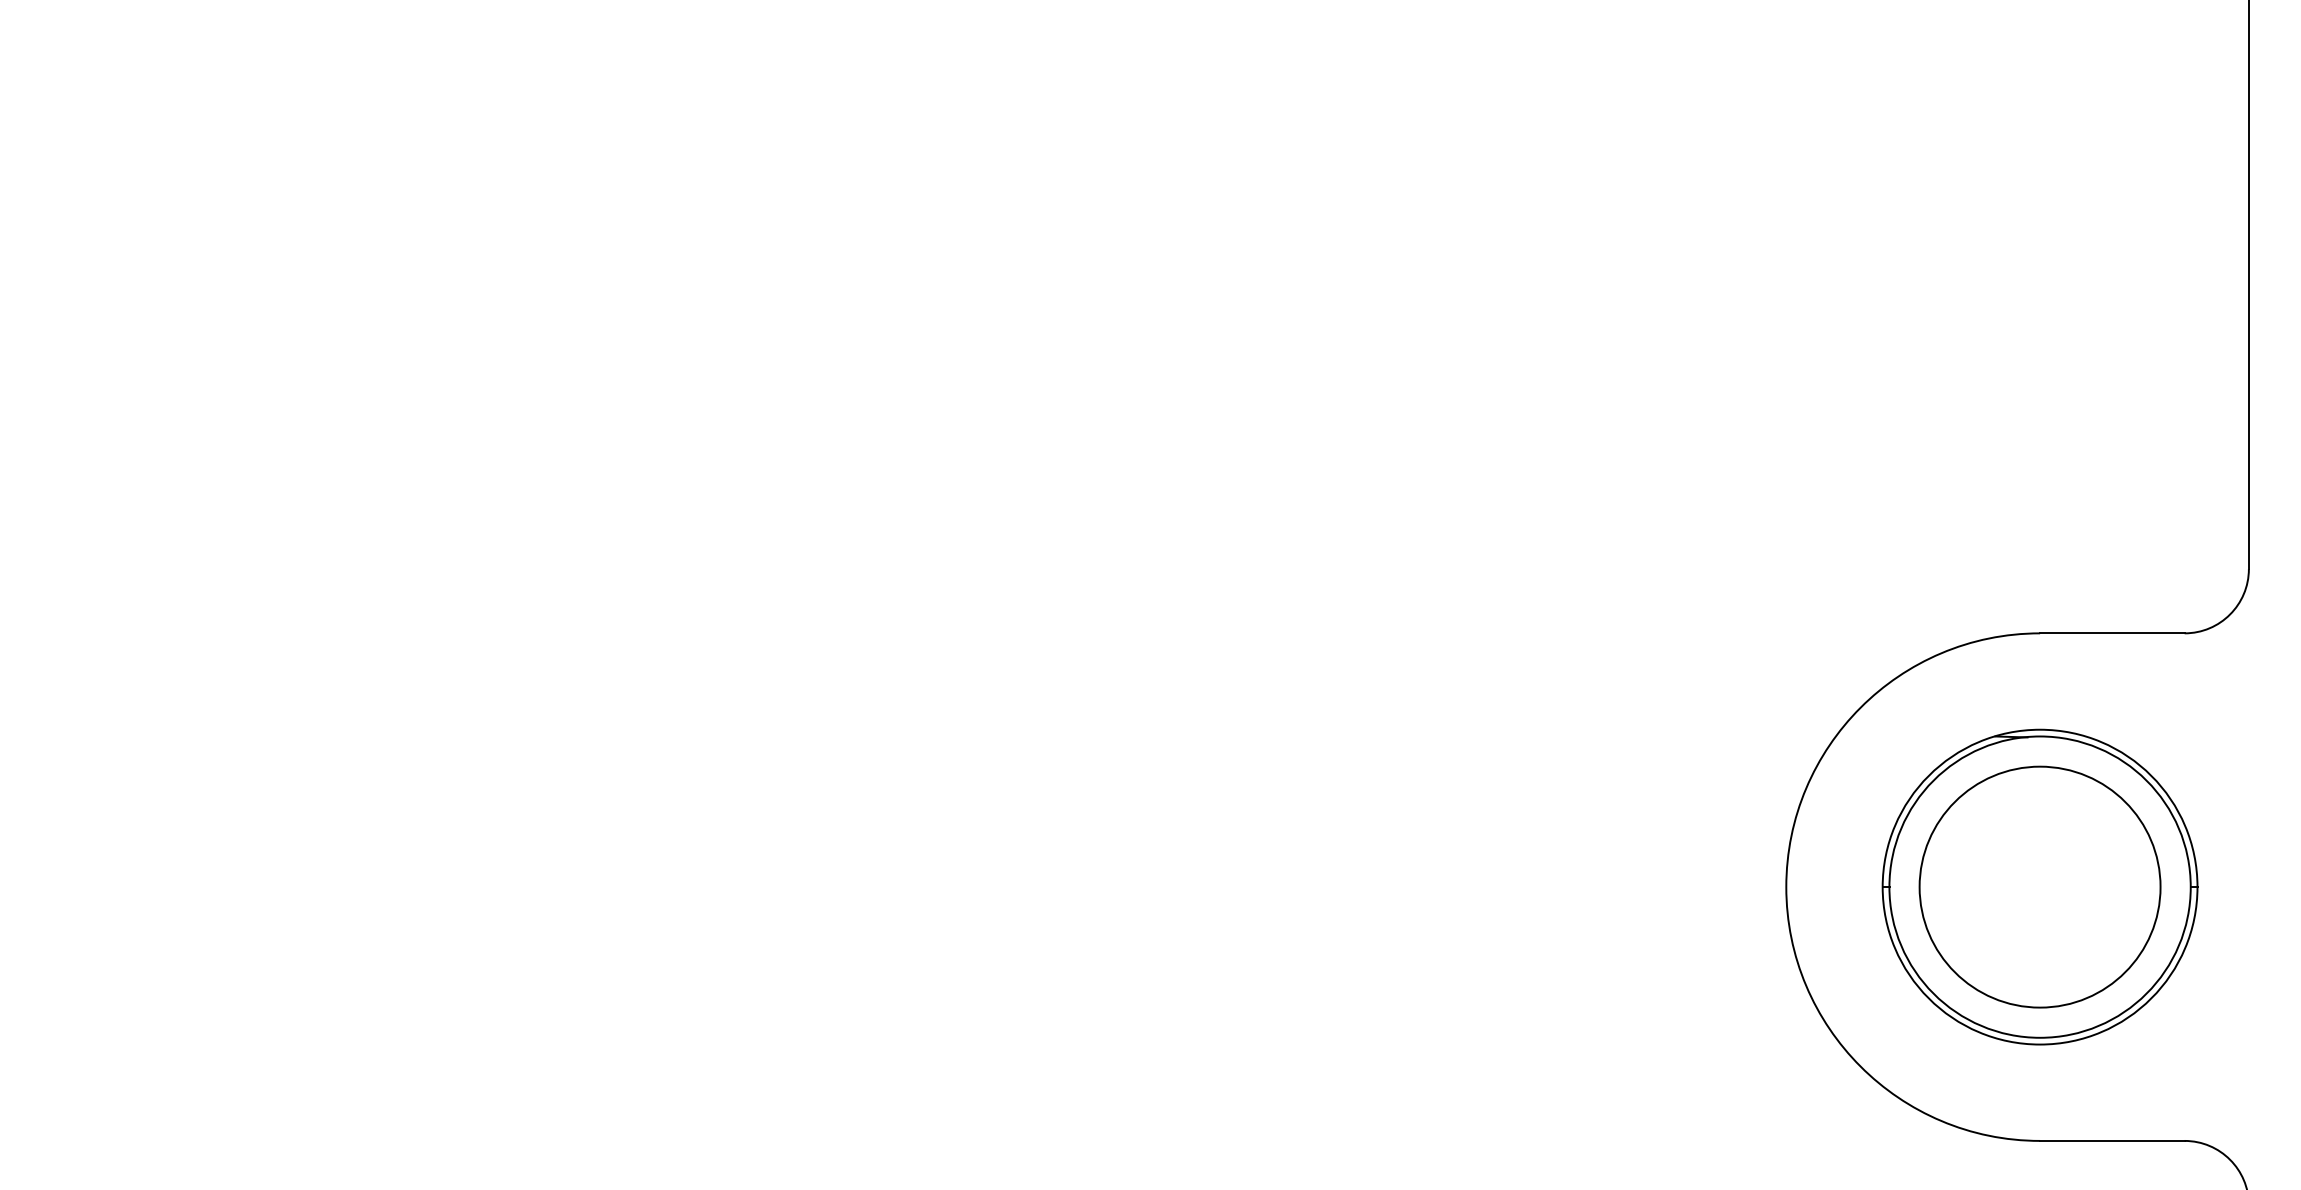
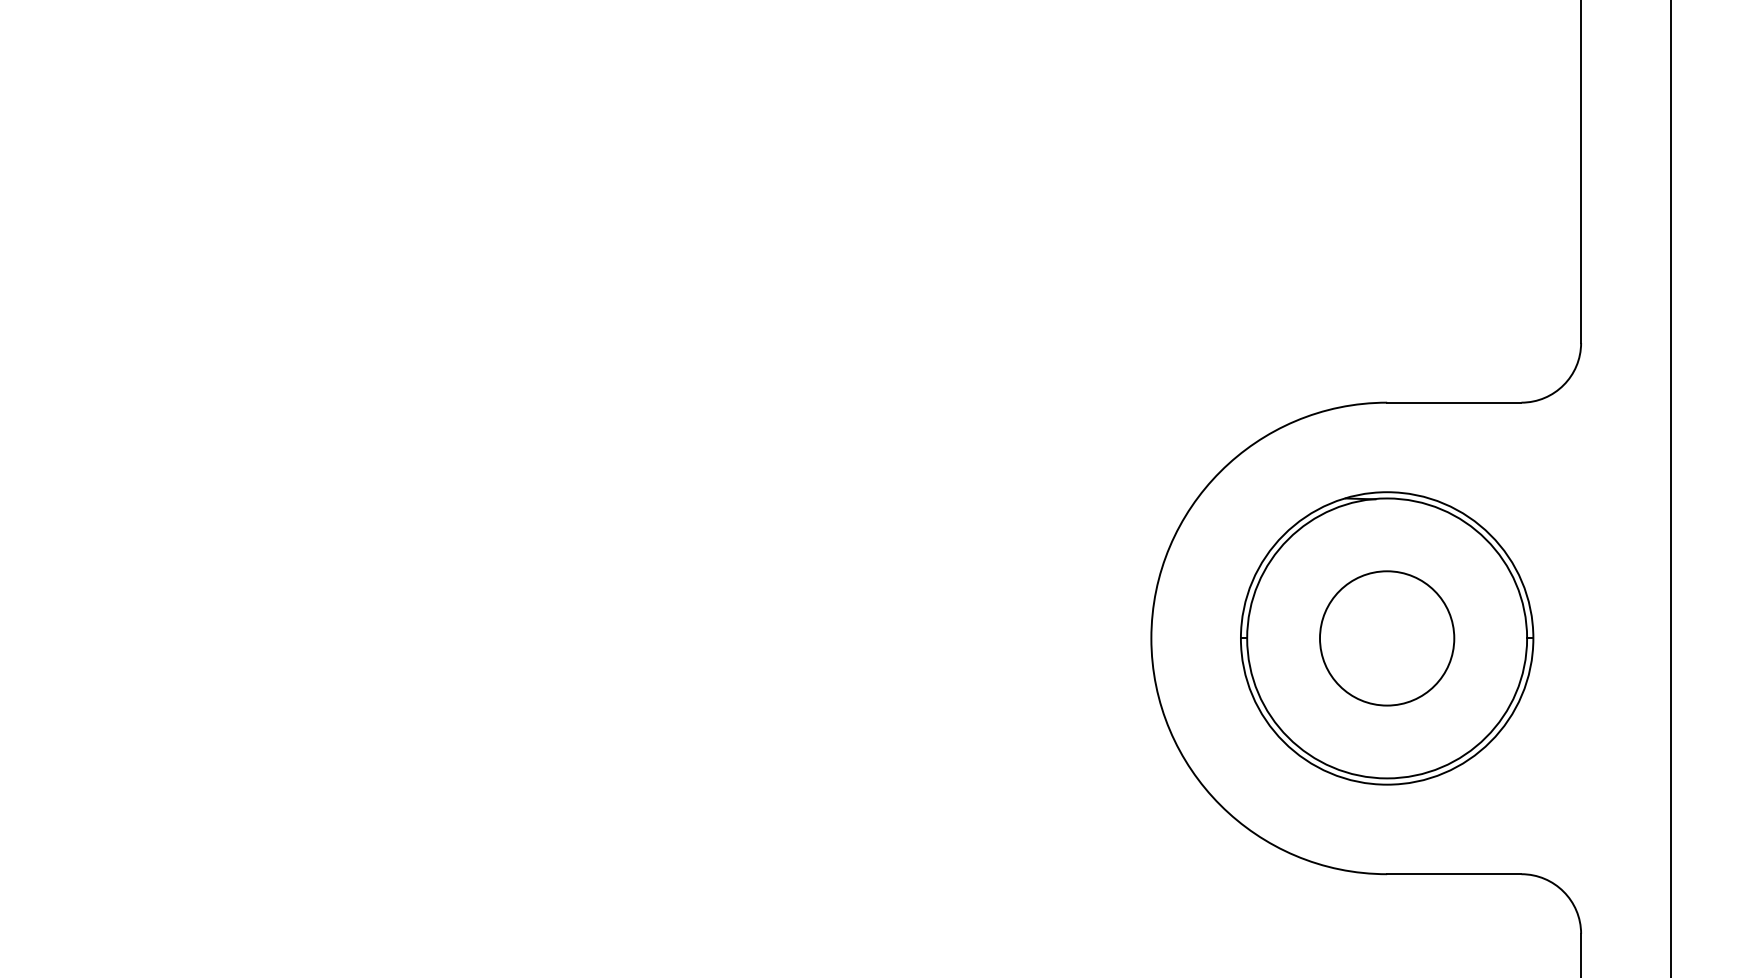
circle: (2039, 886) -> (1386, 637), size x0.6

